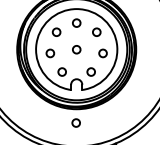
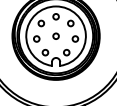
circle: (75, 122) -> (55, 89), removed

